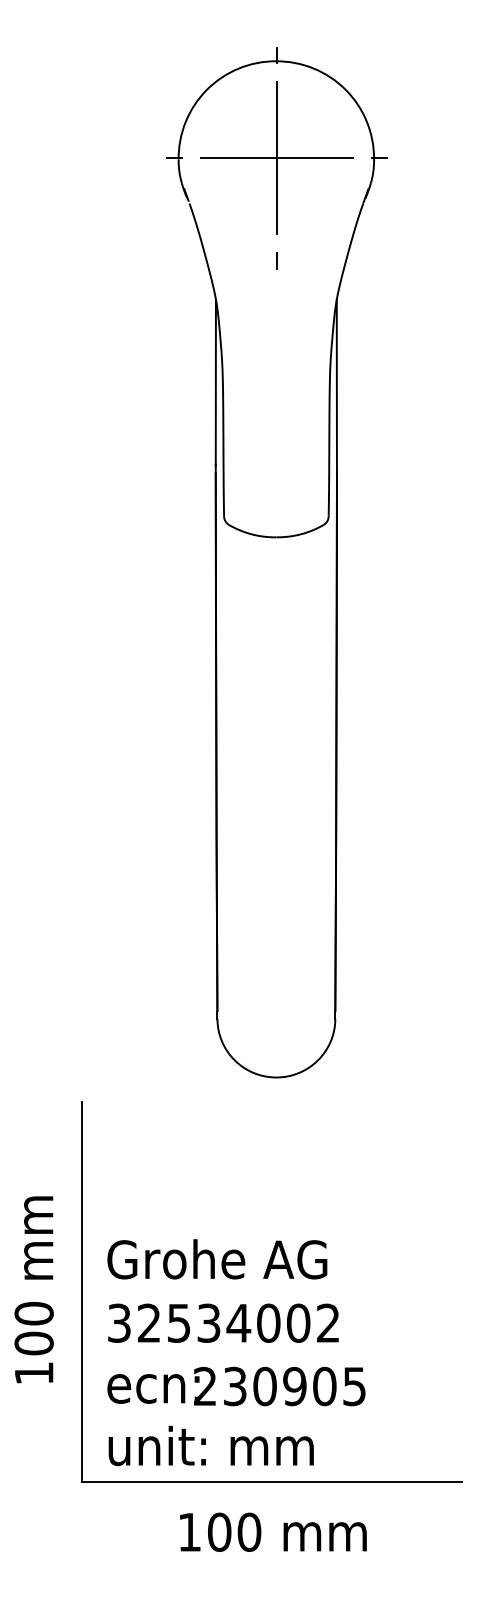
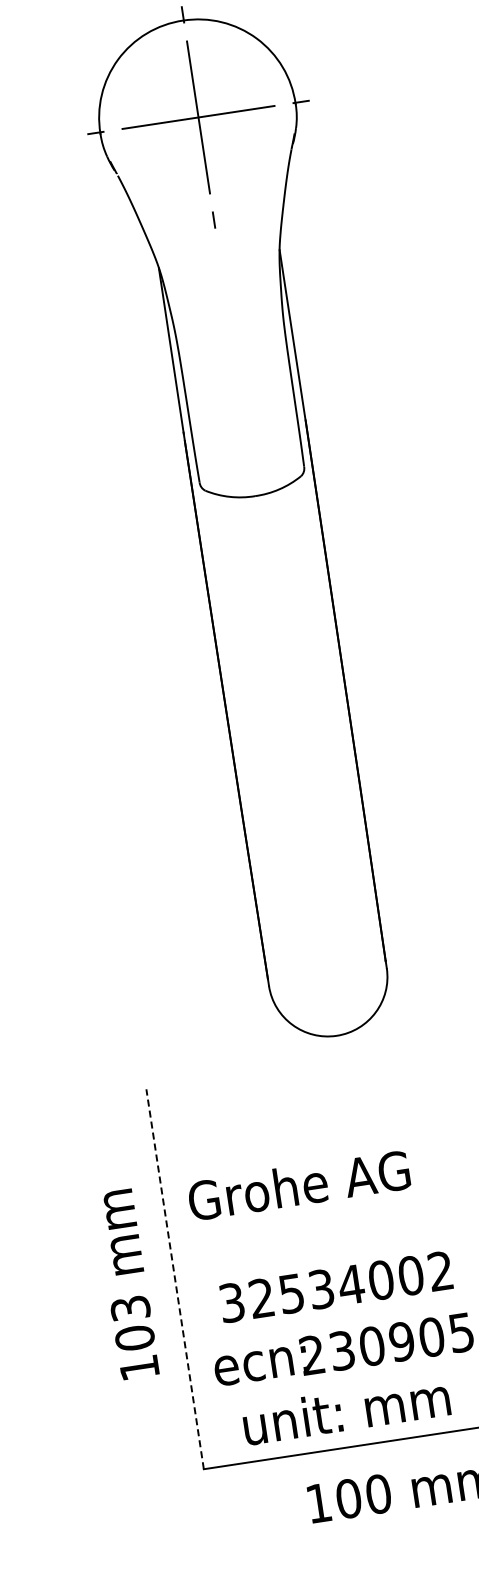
text: (217, 1259) -> (299, 1185), moved
line: (82, 1291) -> (175, 1278), solid -> dashed
text: (33, 1313) -> (129, 1308), 100 -> 103
text: (223, 1322) -> (335, 1286), moved
text: (210, 1445) -> (345, 1410), moved

